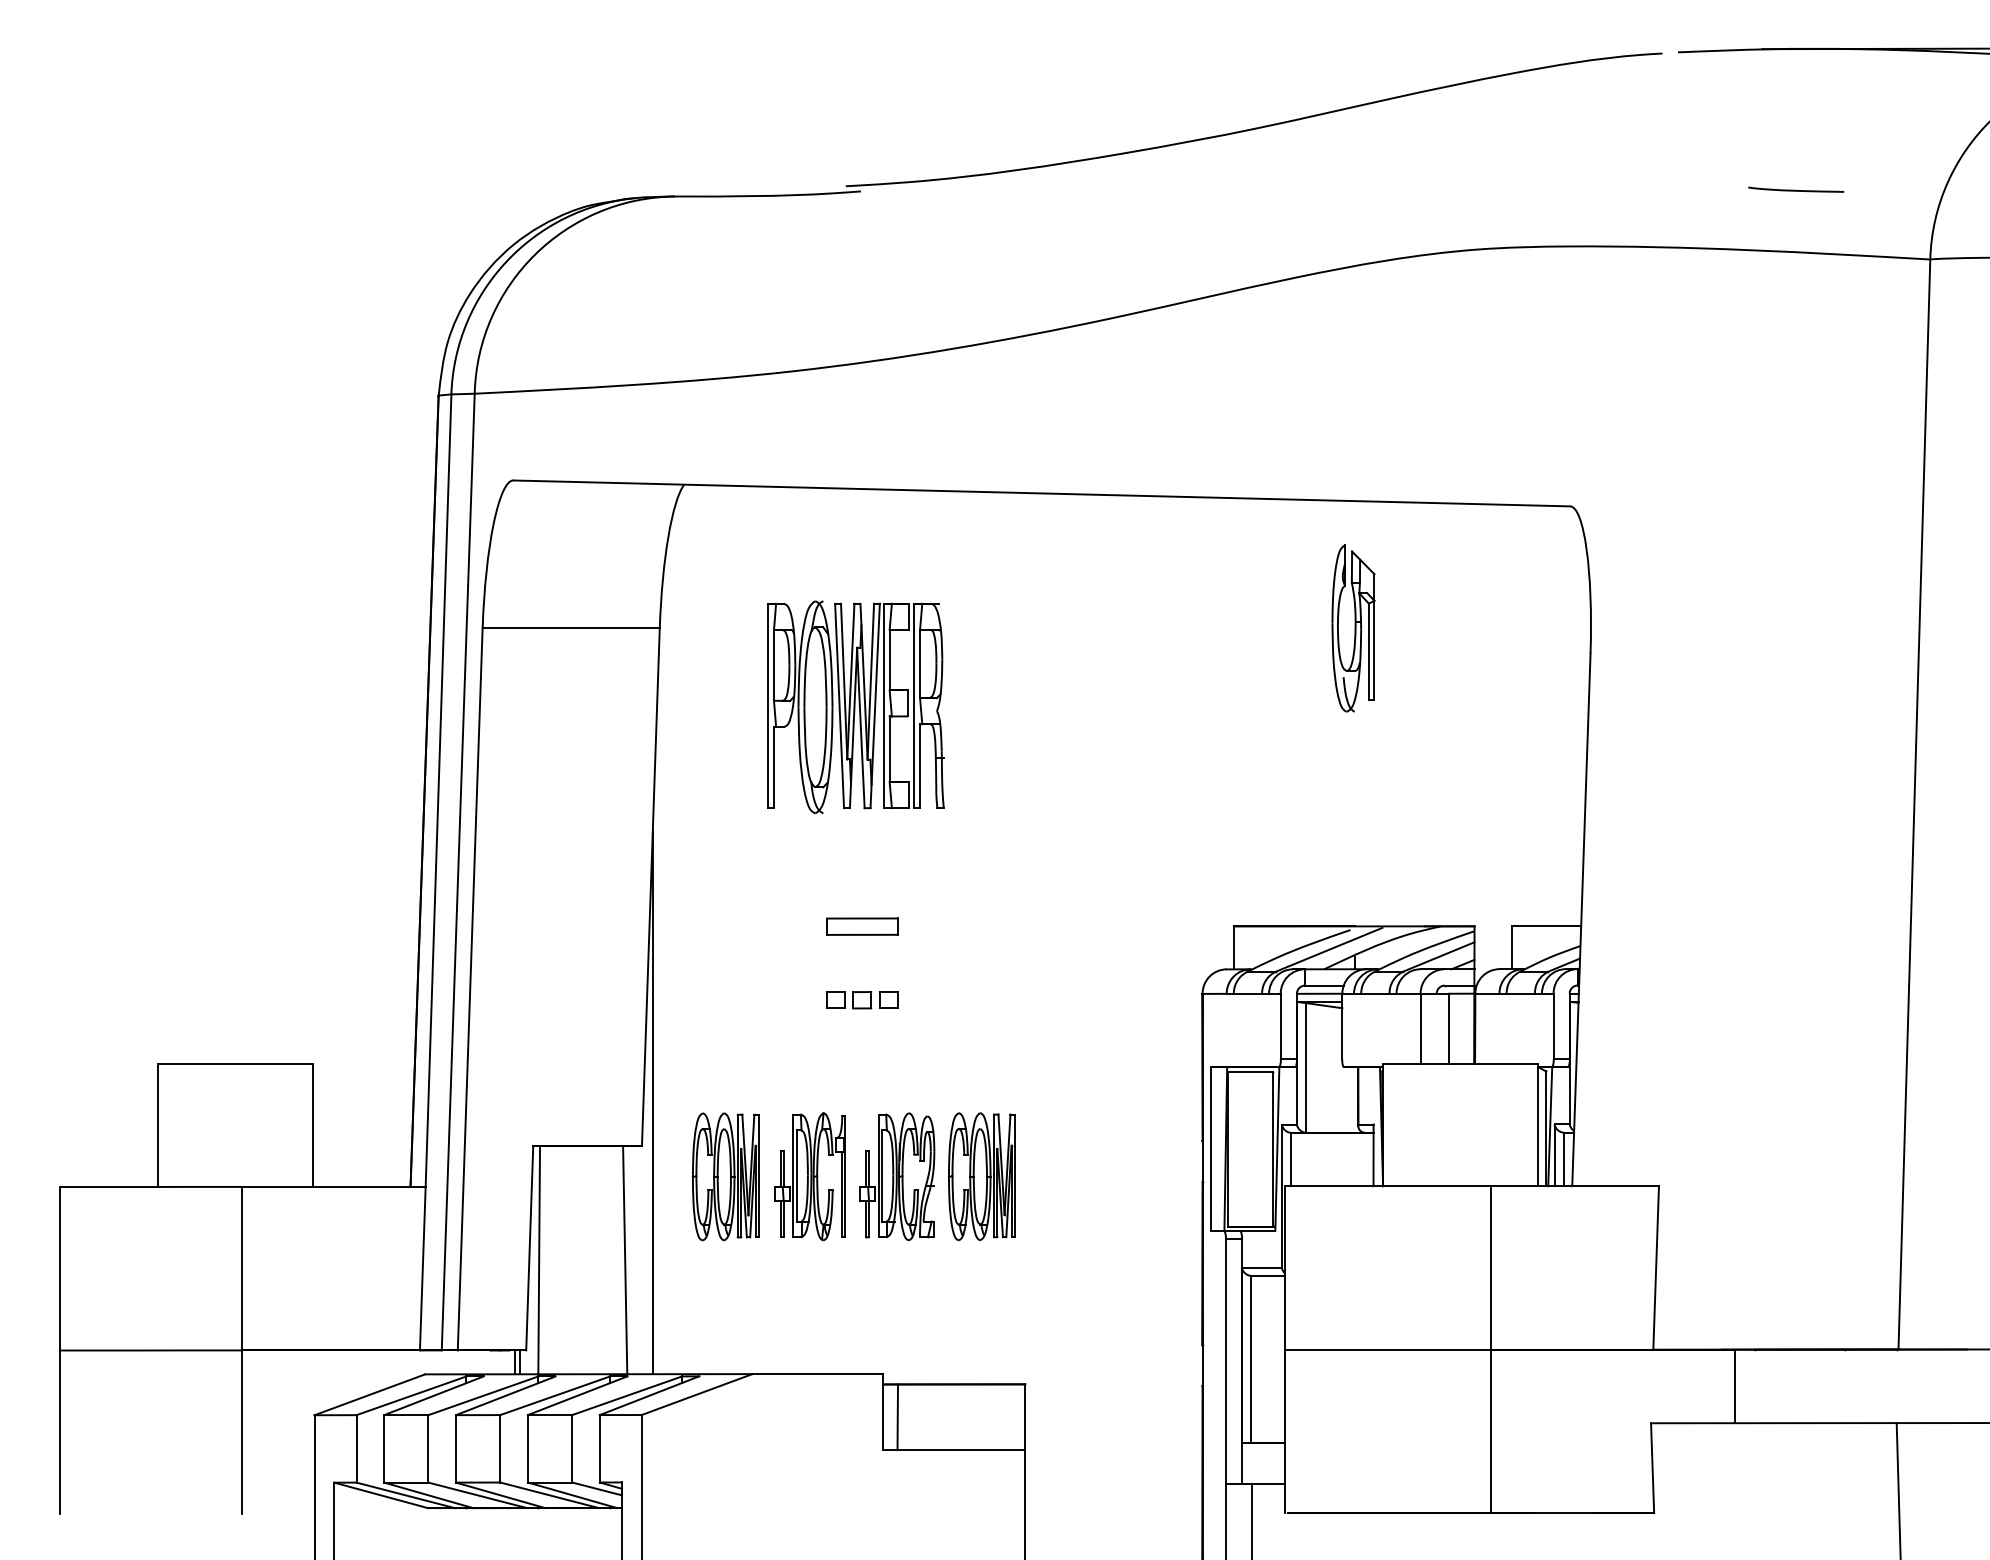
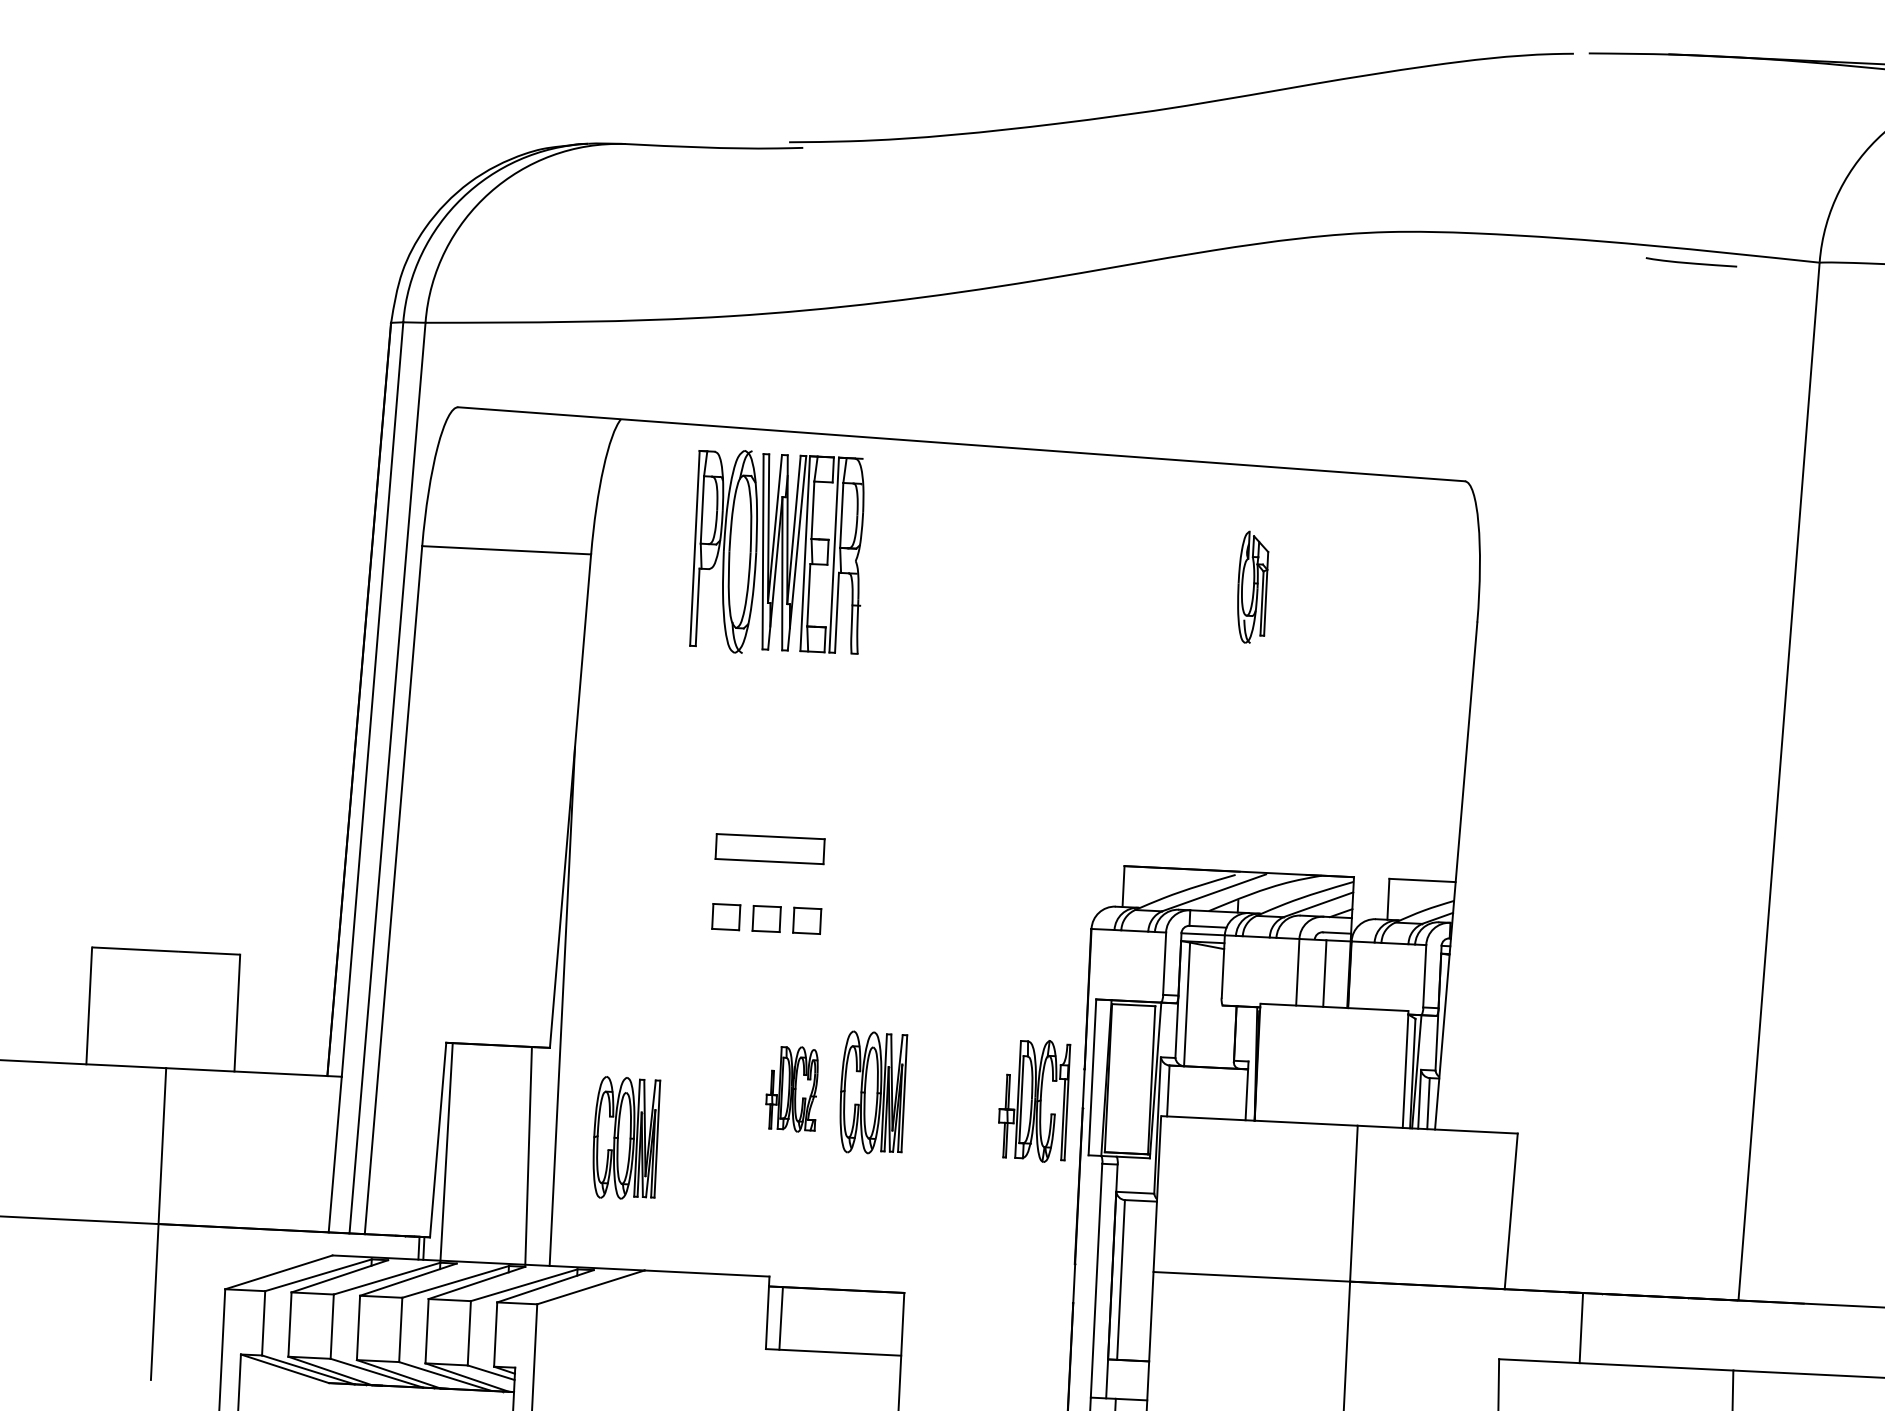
curve: (1796, 189) -> (1691, 262), moved
part: (1353, 628) -> (1252, 587), size x0.7
part: (855, 706) -> (778, 552), moved
part: (862, 926) -> (770, 848), size x1.6
part: (862, 1000) -> (766, 919), size x1.6
part: (725, 1176) -> (625, 1138), moved
part: (809, 1176) -> (1033, 1100), moved
part: (897, 1176) -> (792, 1088), size x0.7

